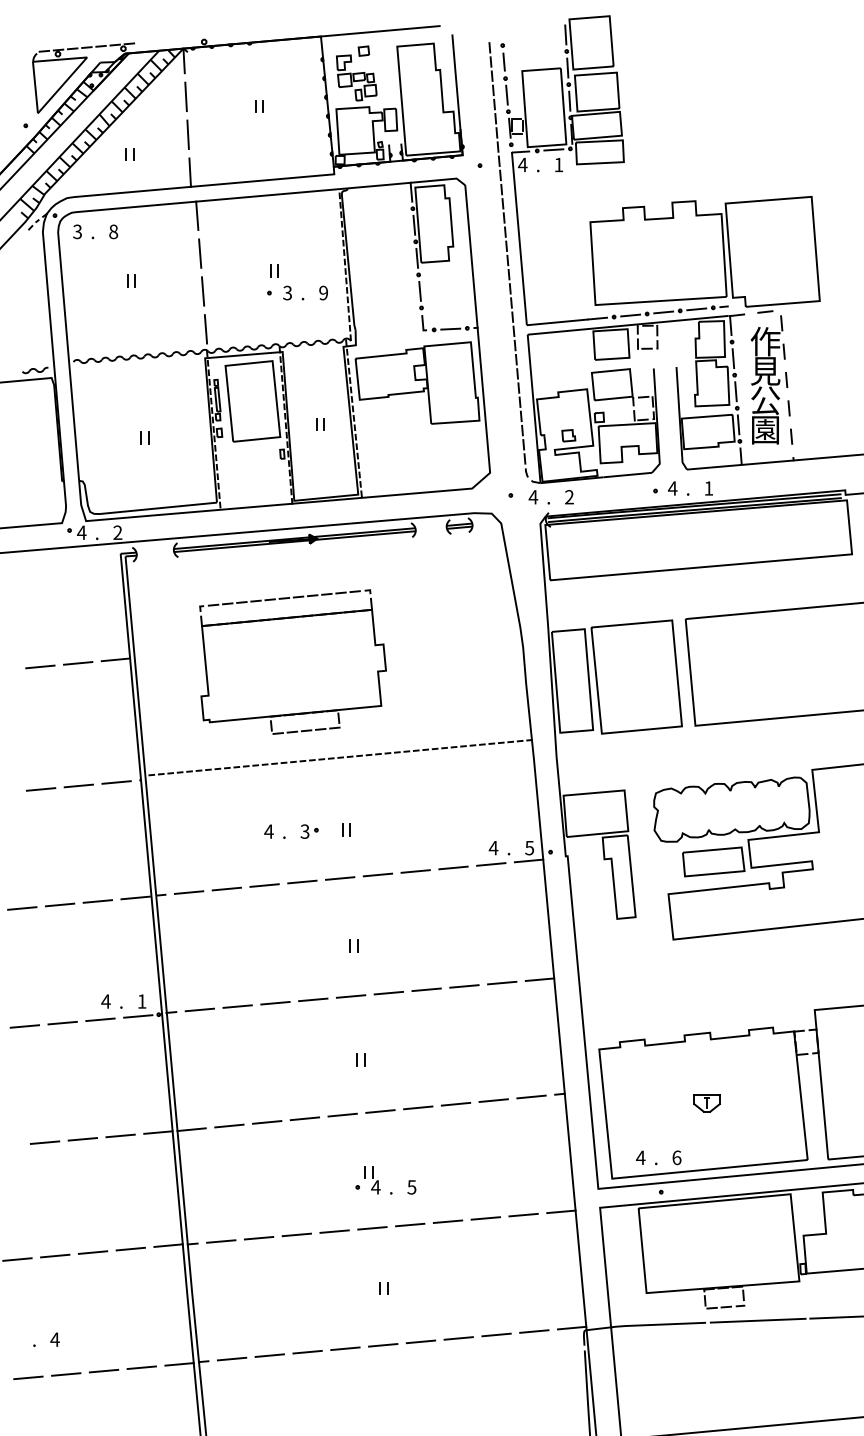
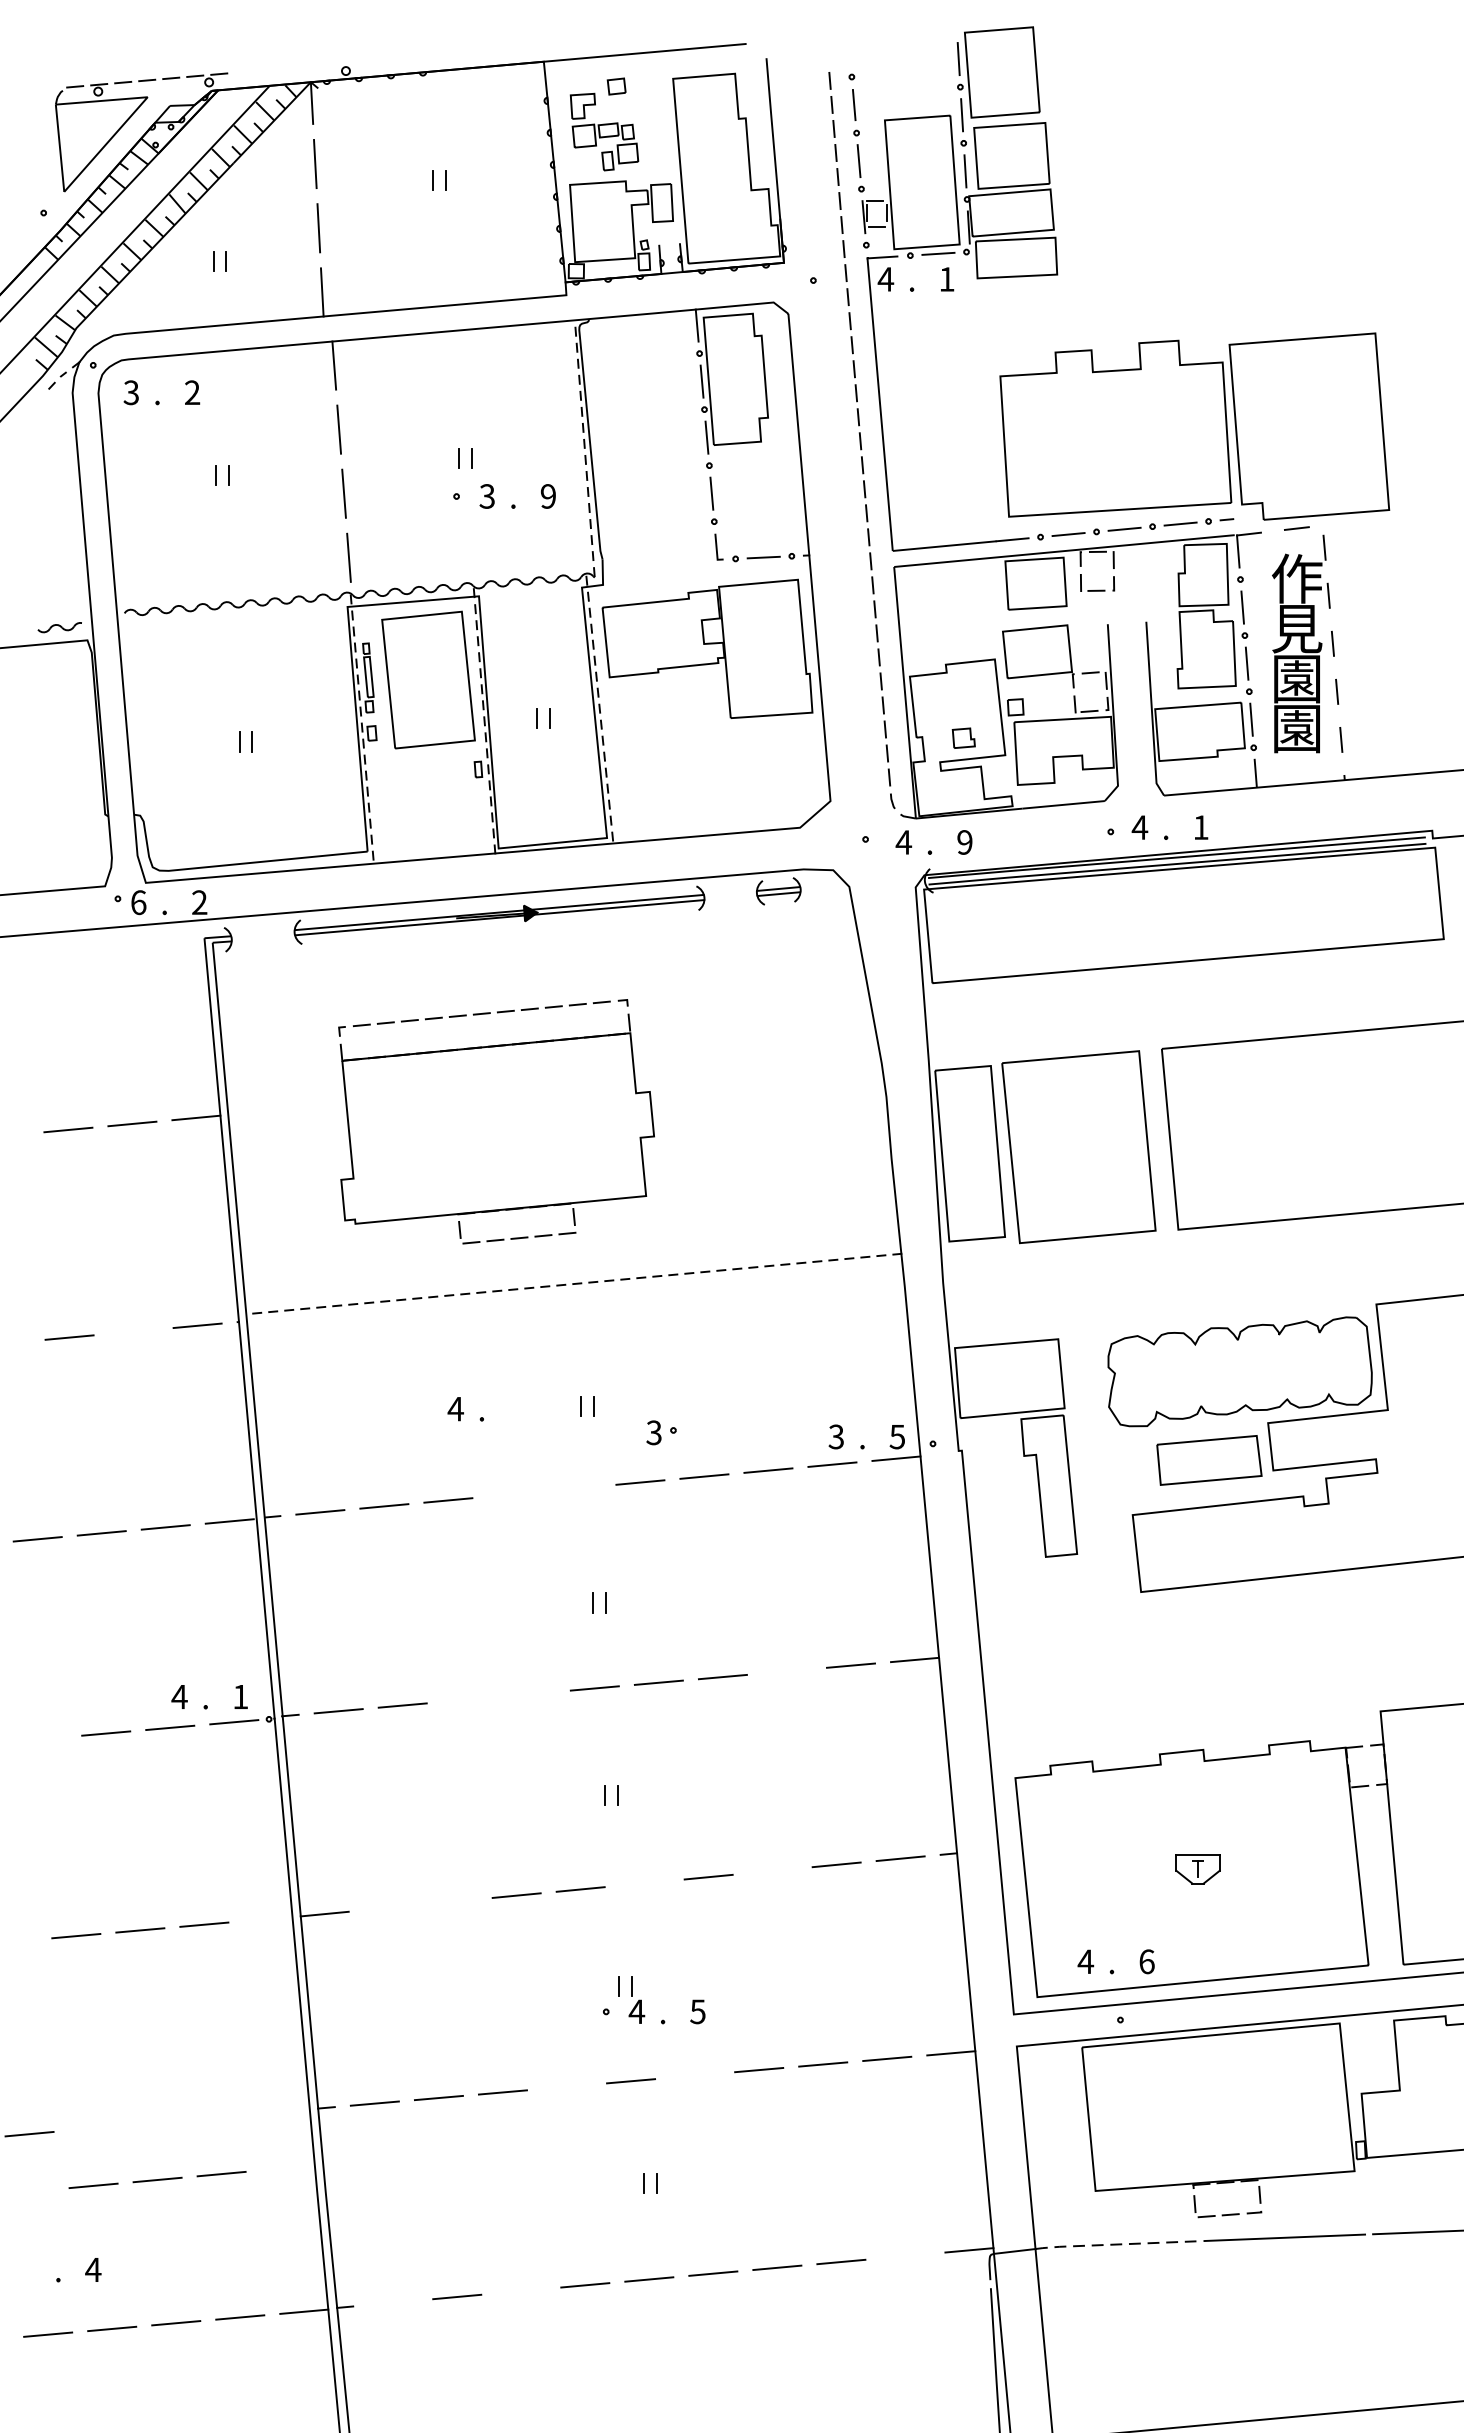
text: (113, 231) -> (192, 392), 8 -> 2
text: (765, 400) -> (1297, 678), 公 -> 園
text: (569, 497) -> (964, 842), 2 -> 9
text: (81, 532) -> (138, 902), 4 -> 6
line: (78, 785) -> (132, 1330), removed
part: (309, 831) -> (661, 1432), moved
text: (493, 847) -> (836, 1435), 4 -> 3
line: (340, 878) -> (576, 1488), removed
line: (302, 881) -> (512, 1493), removed
line: (464, 986) -> (787, 1671), removed
line: (313, 999) -> (531, 1693), removed
line: (275, 1002) -> (466, 1698), removed
line: (24, 1026) -> (41, 1739), removed
line: (455, 1103) -> (771, 1869), removed
line: (380, 1111) -> (644, 1883), removed
line: (267, 1122) -> (453, 1901), removed
line: (229, 1125) -> (388, 1907), removed
line: (158, 1132) -> (268, 1918), removed
line: (410, 1224) -> (695, 2074), removed
line: (334, 1231) -> (566, 2086), removed
line: (168, 1245) -> (285, 2110), removed
line: (92, 1252) -> (156, 2179), moved
line: (657, 1324) -> (1114, 2244), solid -> dashed
line: (534, 1331) -> (905, 2256), removed
line: (307, 1352) -> (521, 2291), removed
line: (231, 1358) -> (392, 2301), removed

